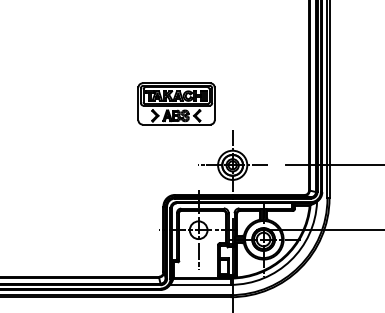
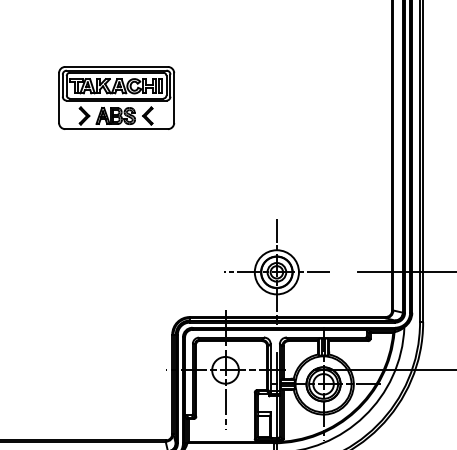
part: (176, 103) -> (116, 97), moved

